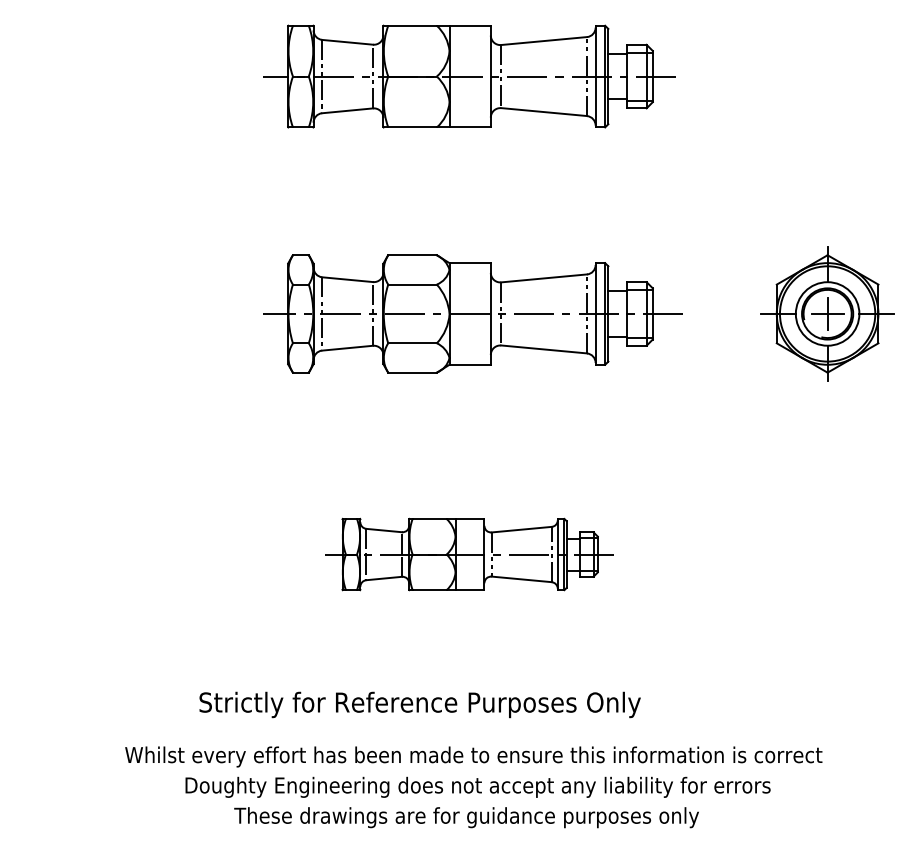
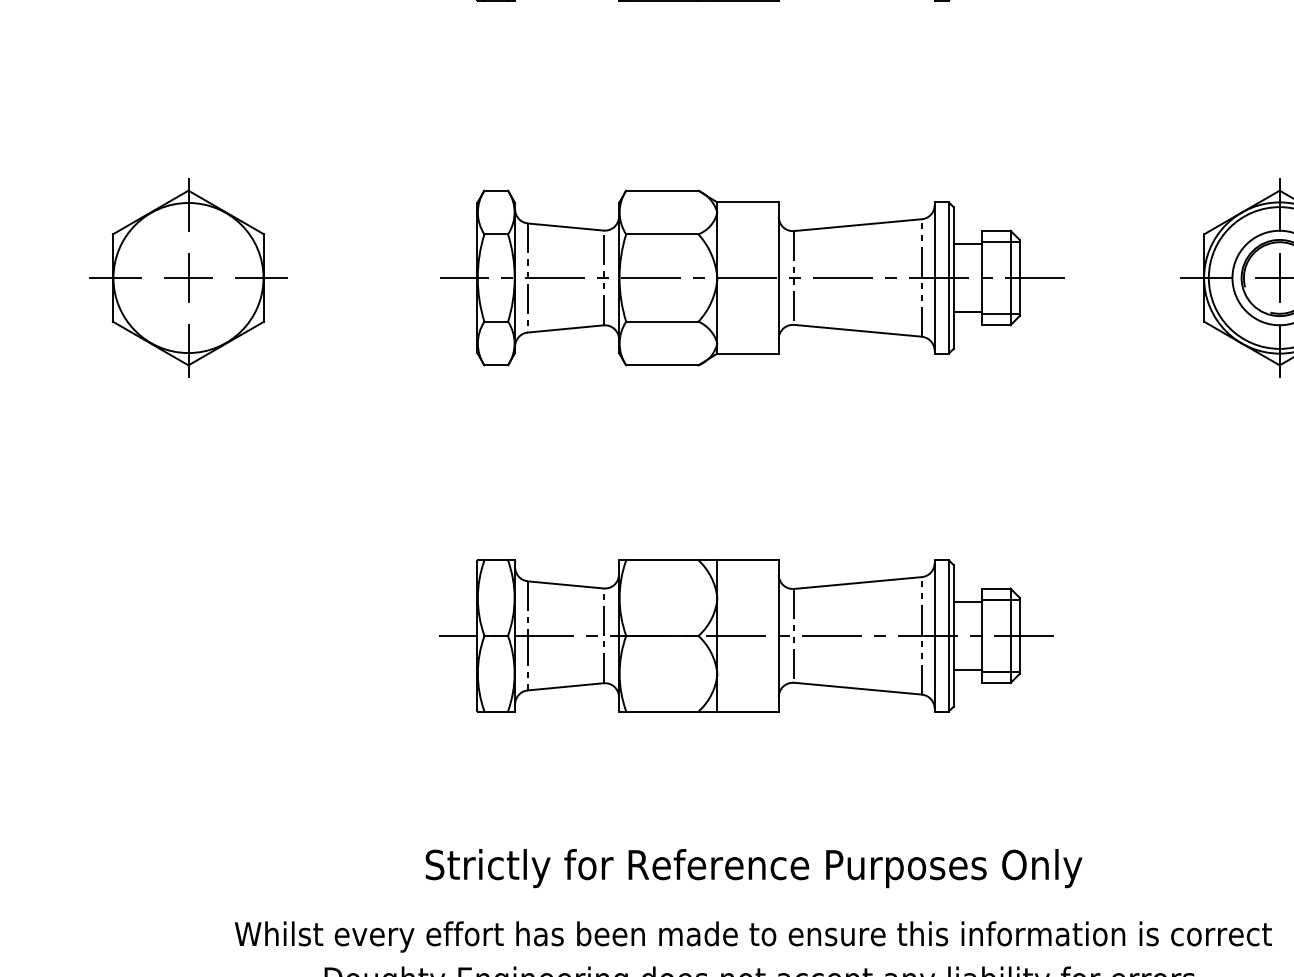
part: (93, 313) -> (187, 277), added
part: (469, 554) -> (747, 635), size x1.43
text: (419, 704) -> (752, 867), moved

